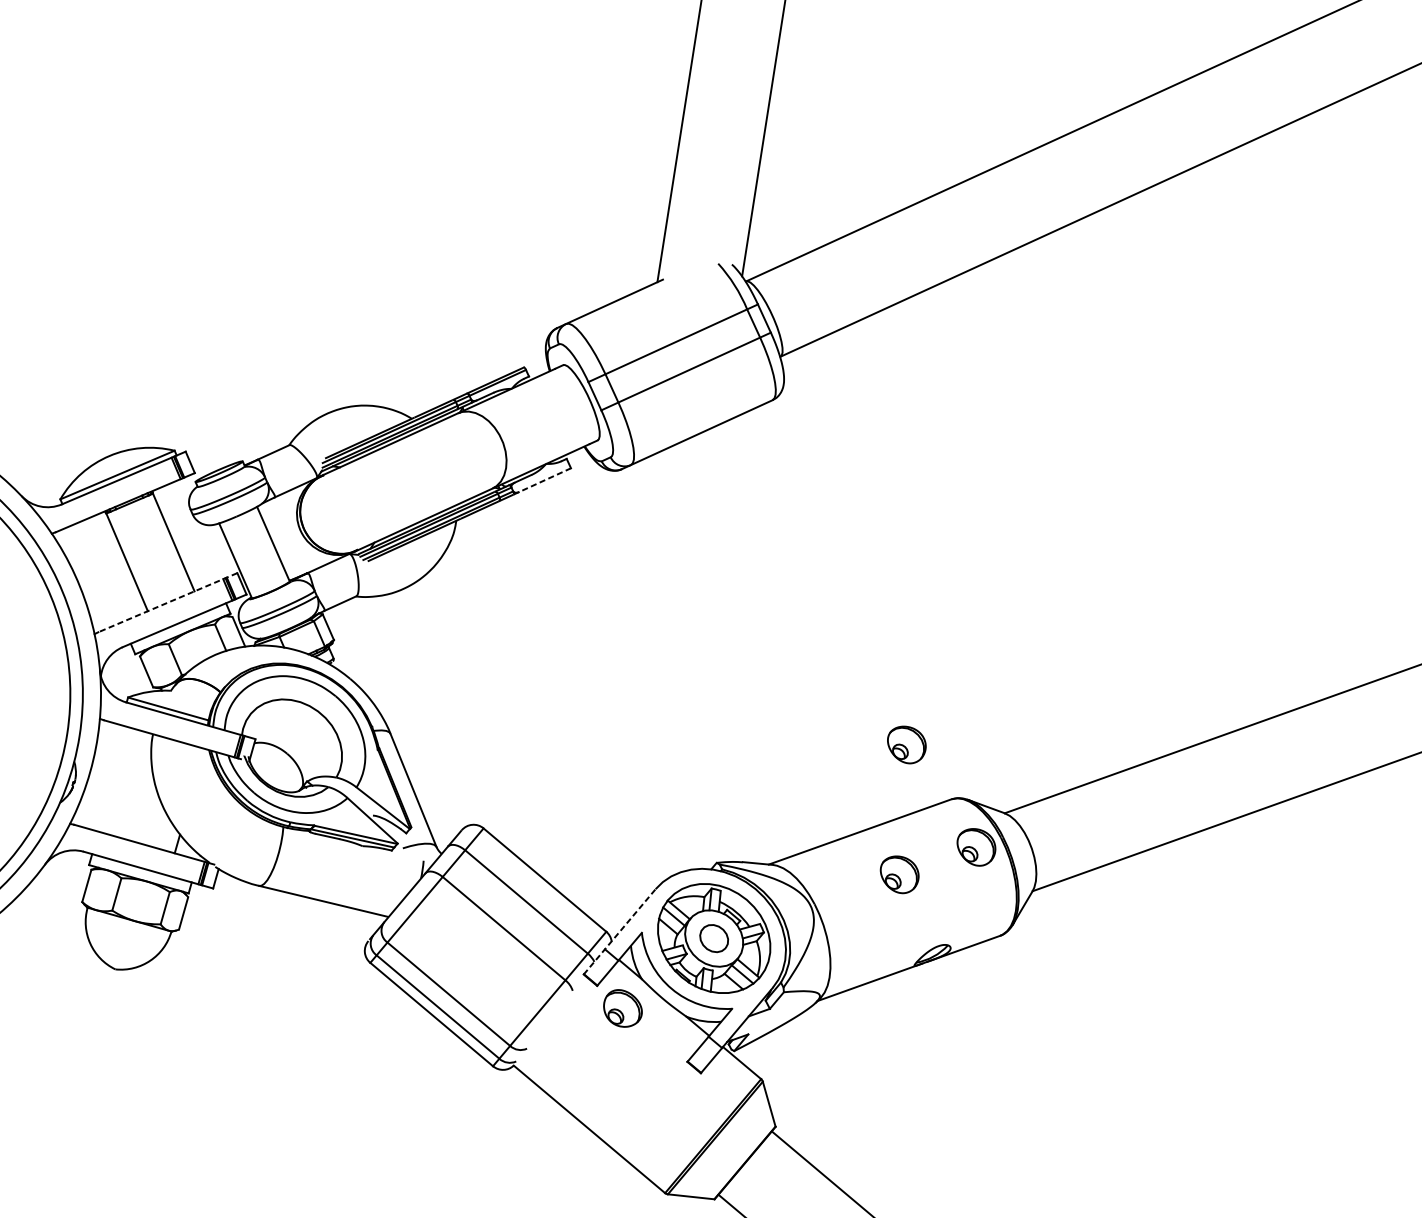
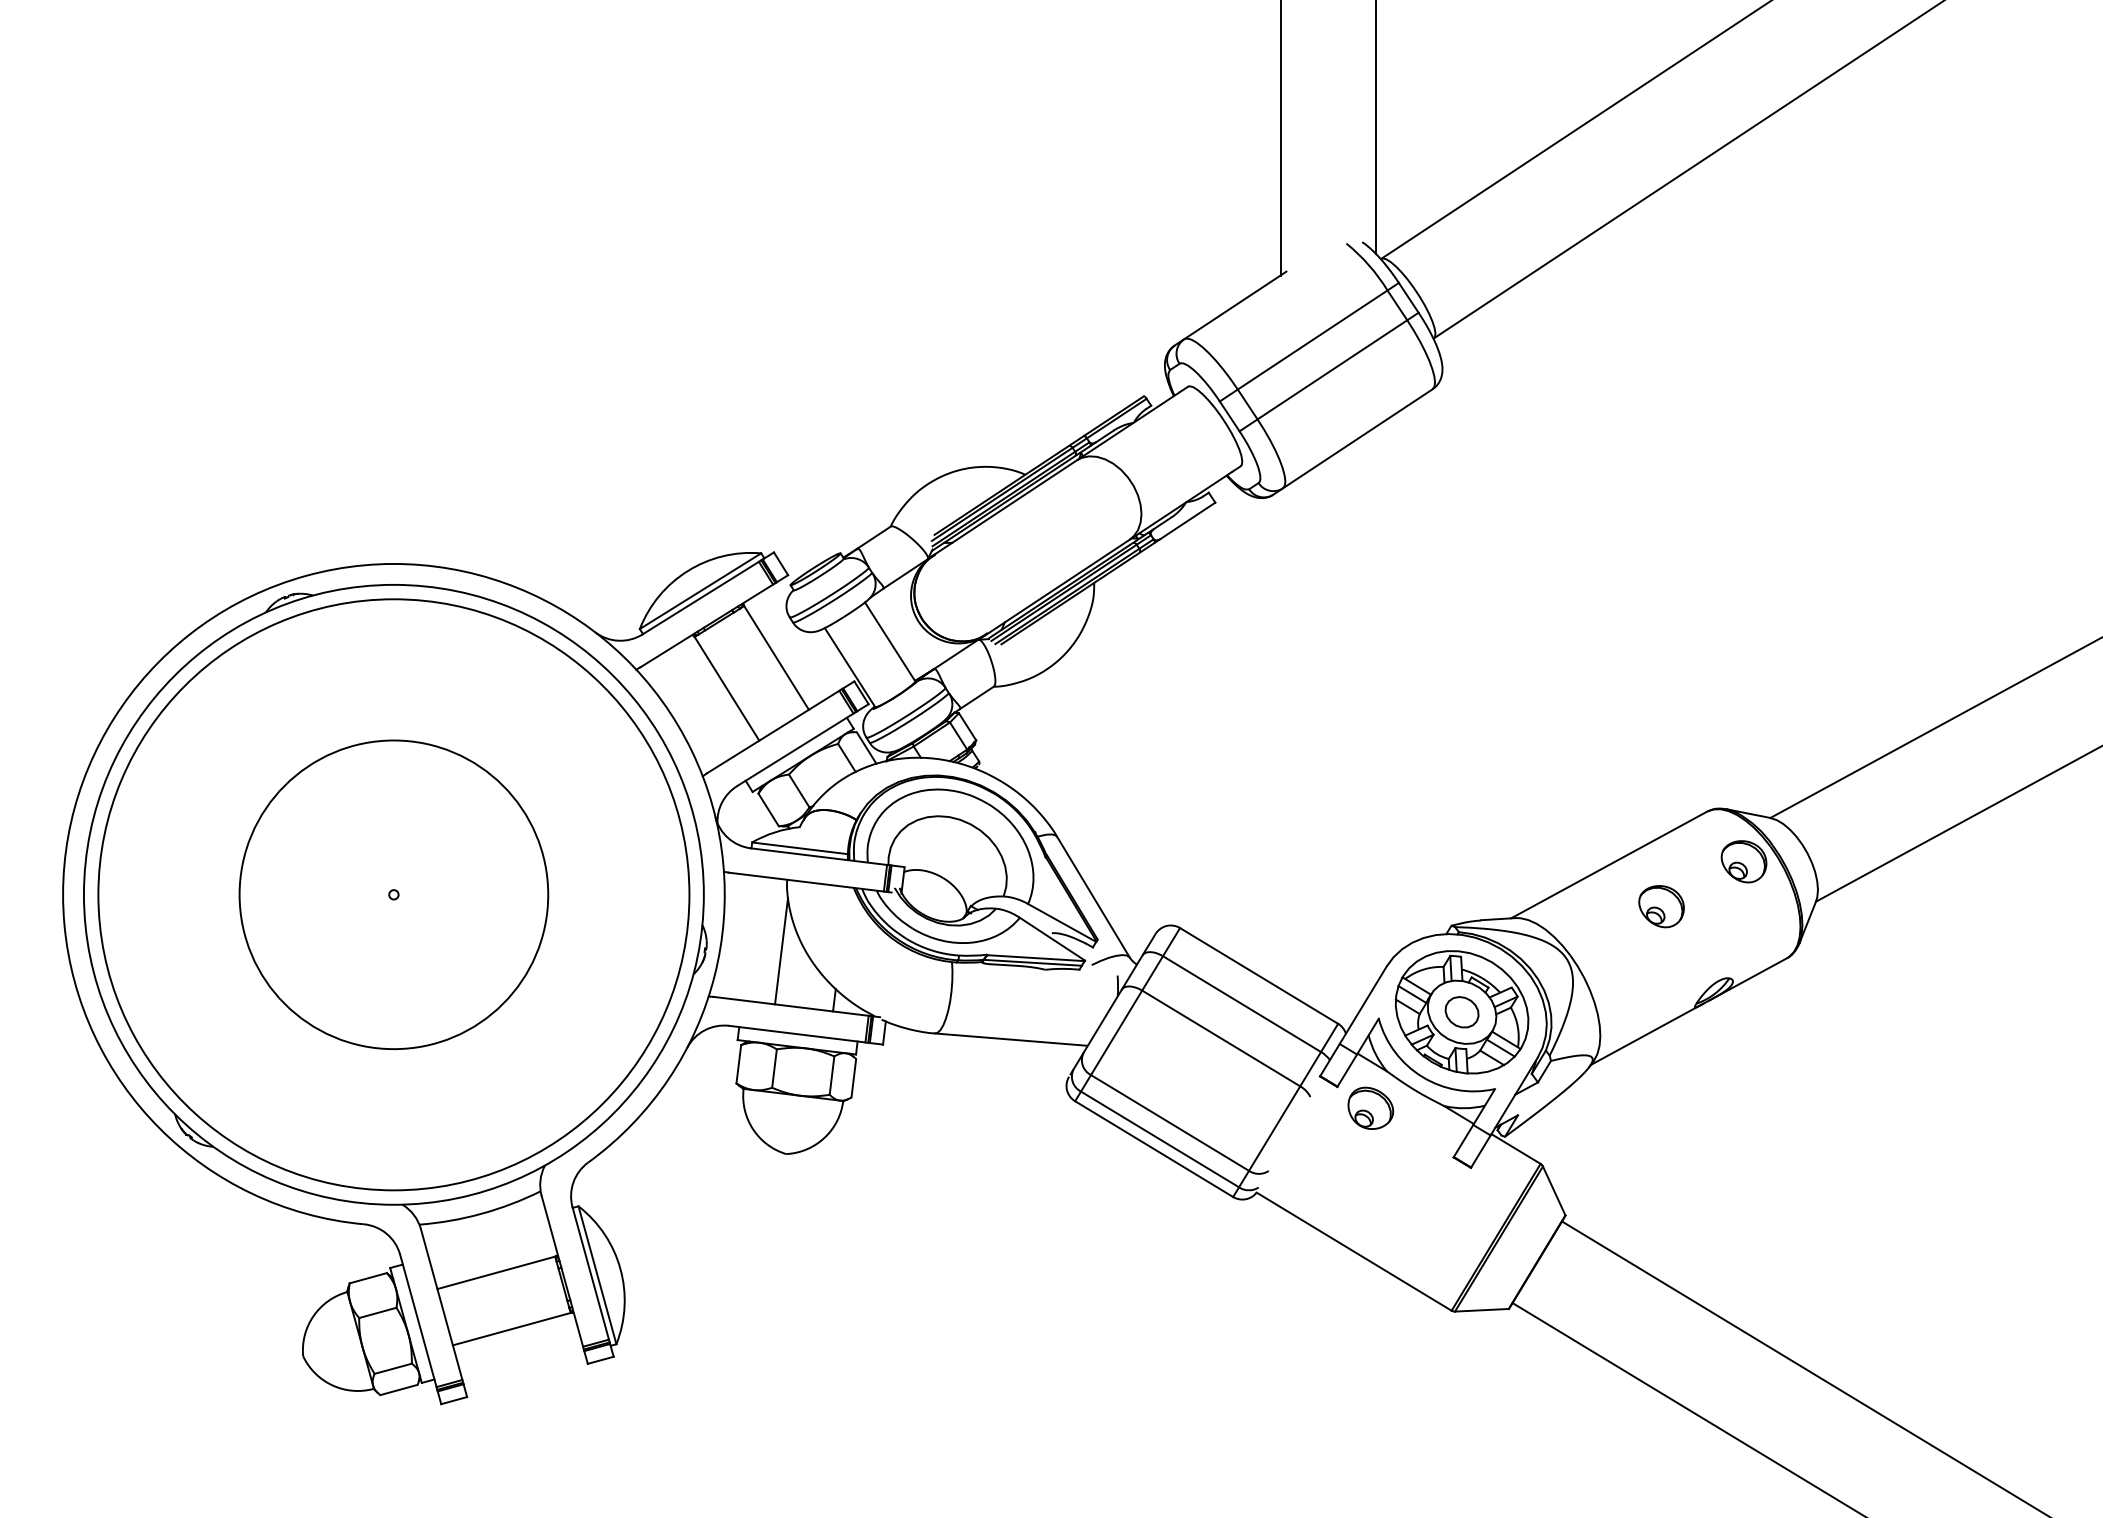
line: (542, 481) -> (1185, 522), dashed -> solid
line: (167, 602) -> (780, 727), dashed -> solid
part: (906, 744) -> (1646, 757), removed
line: (138, 794) -> (781, 951), added
line: (619, 931) -> (1353, 1021), dashed -> solid

